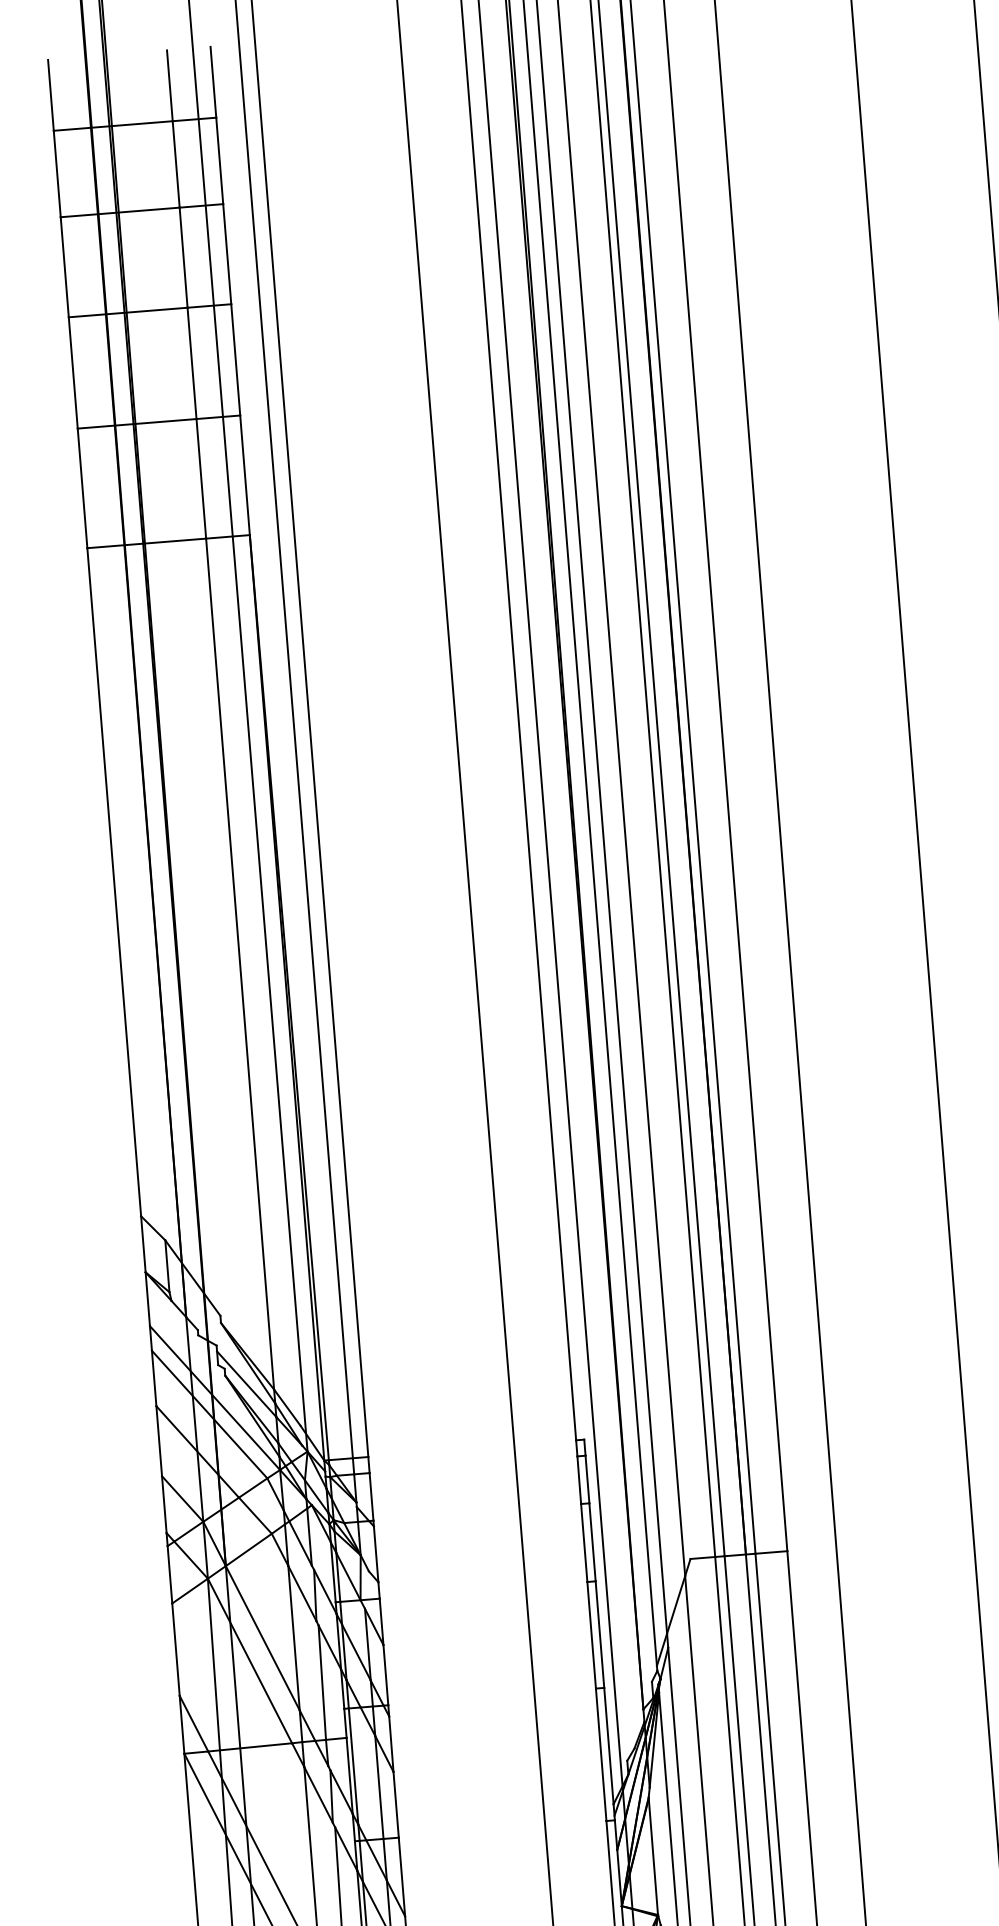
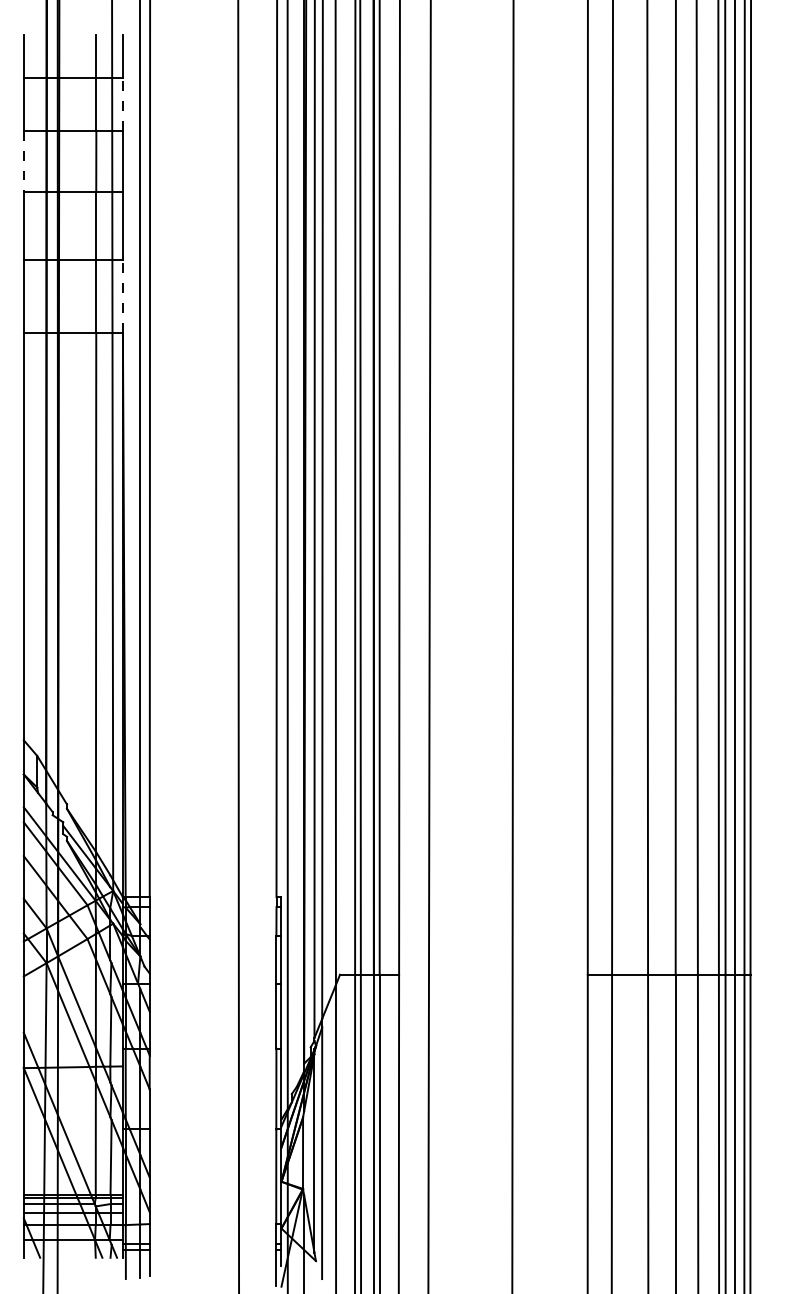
line: (219, 160) -> (122, 104), solid -> dashed
line: (64, 267) -> (23, 161), solid -> dashed
line: (244, 474) -> (122, 295), solid -> dashed

